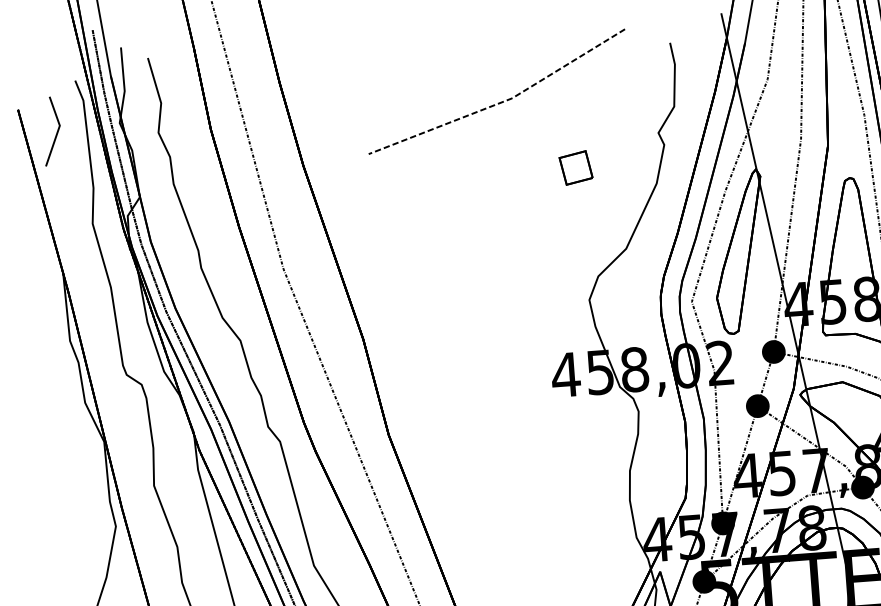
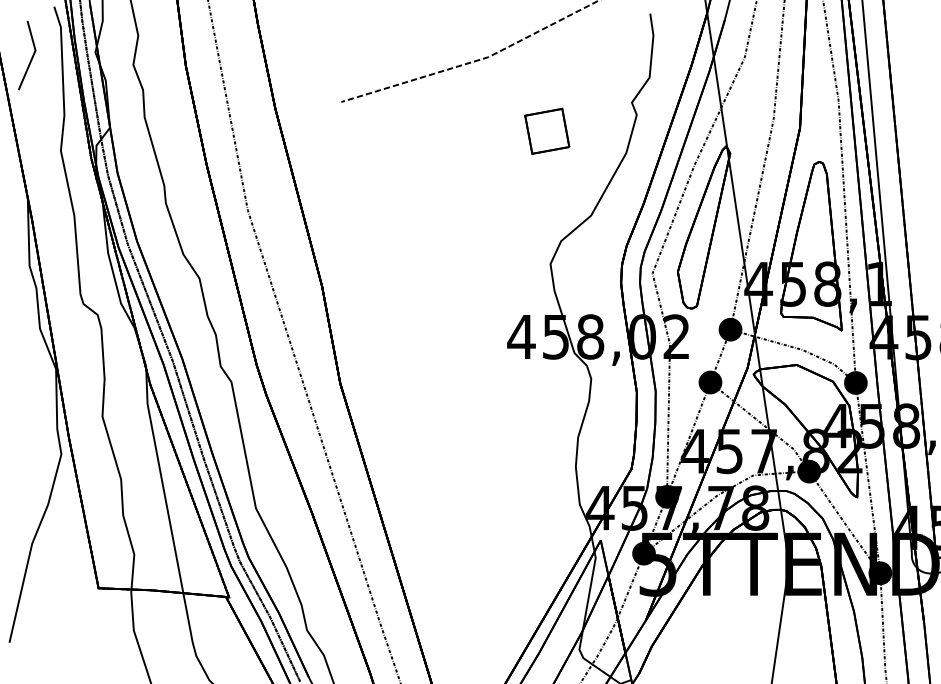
part: (575, 168) -> (546, 131), size x1.4

